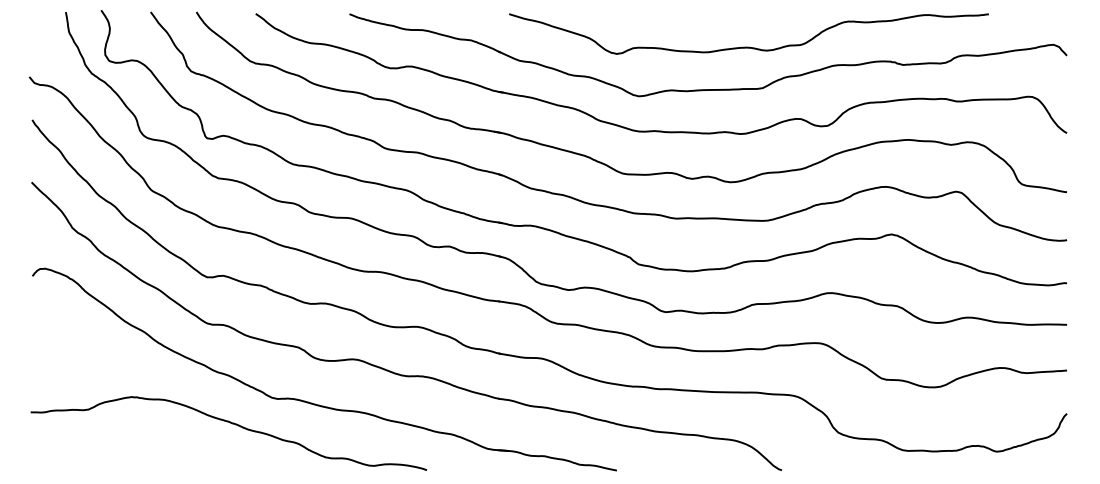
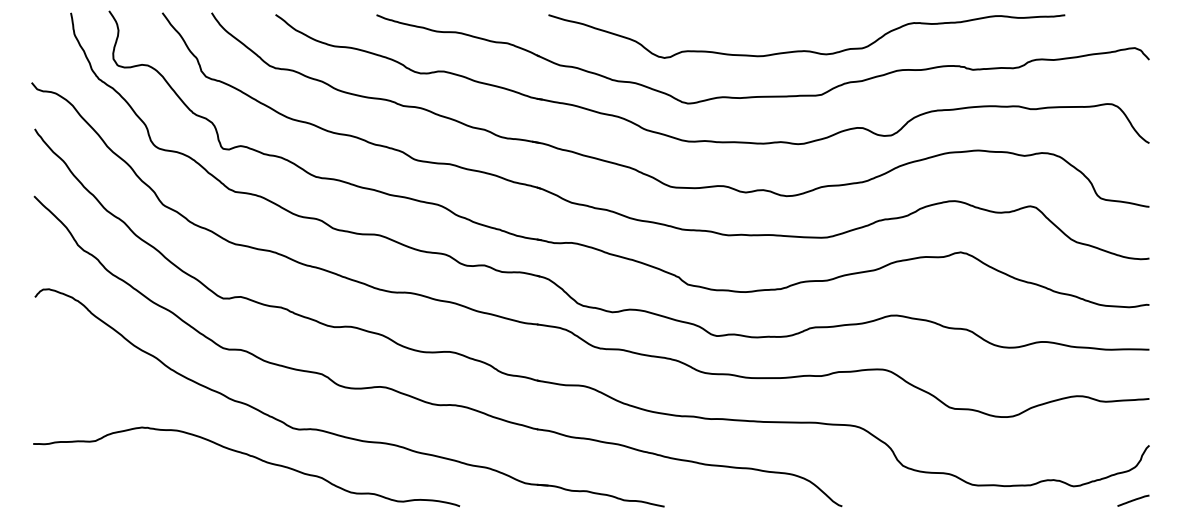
line: (1052, 464) -> (1133, 500), added

